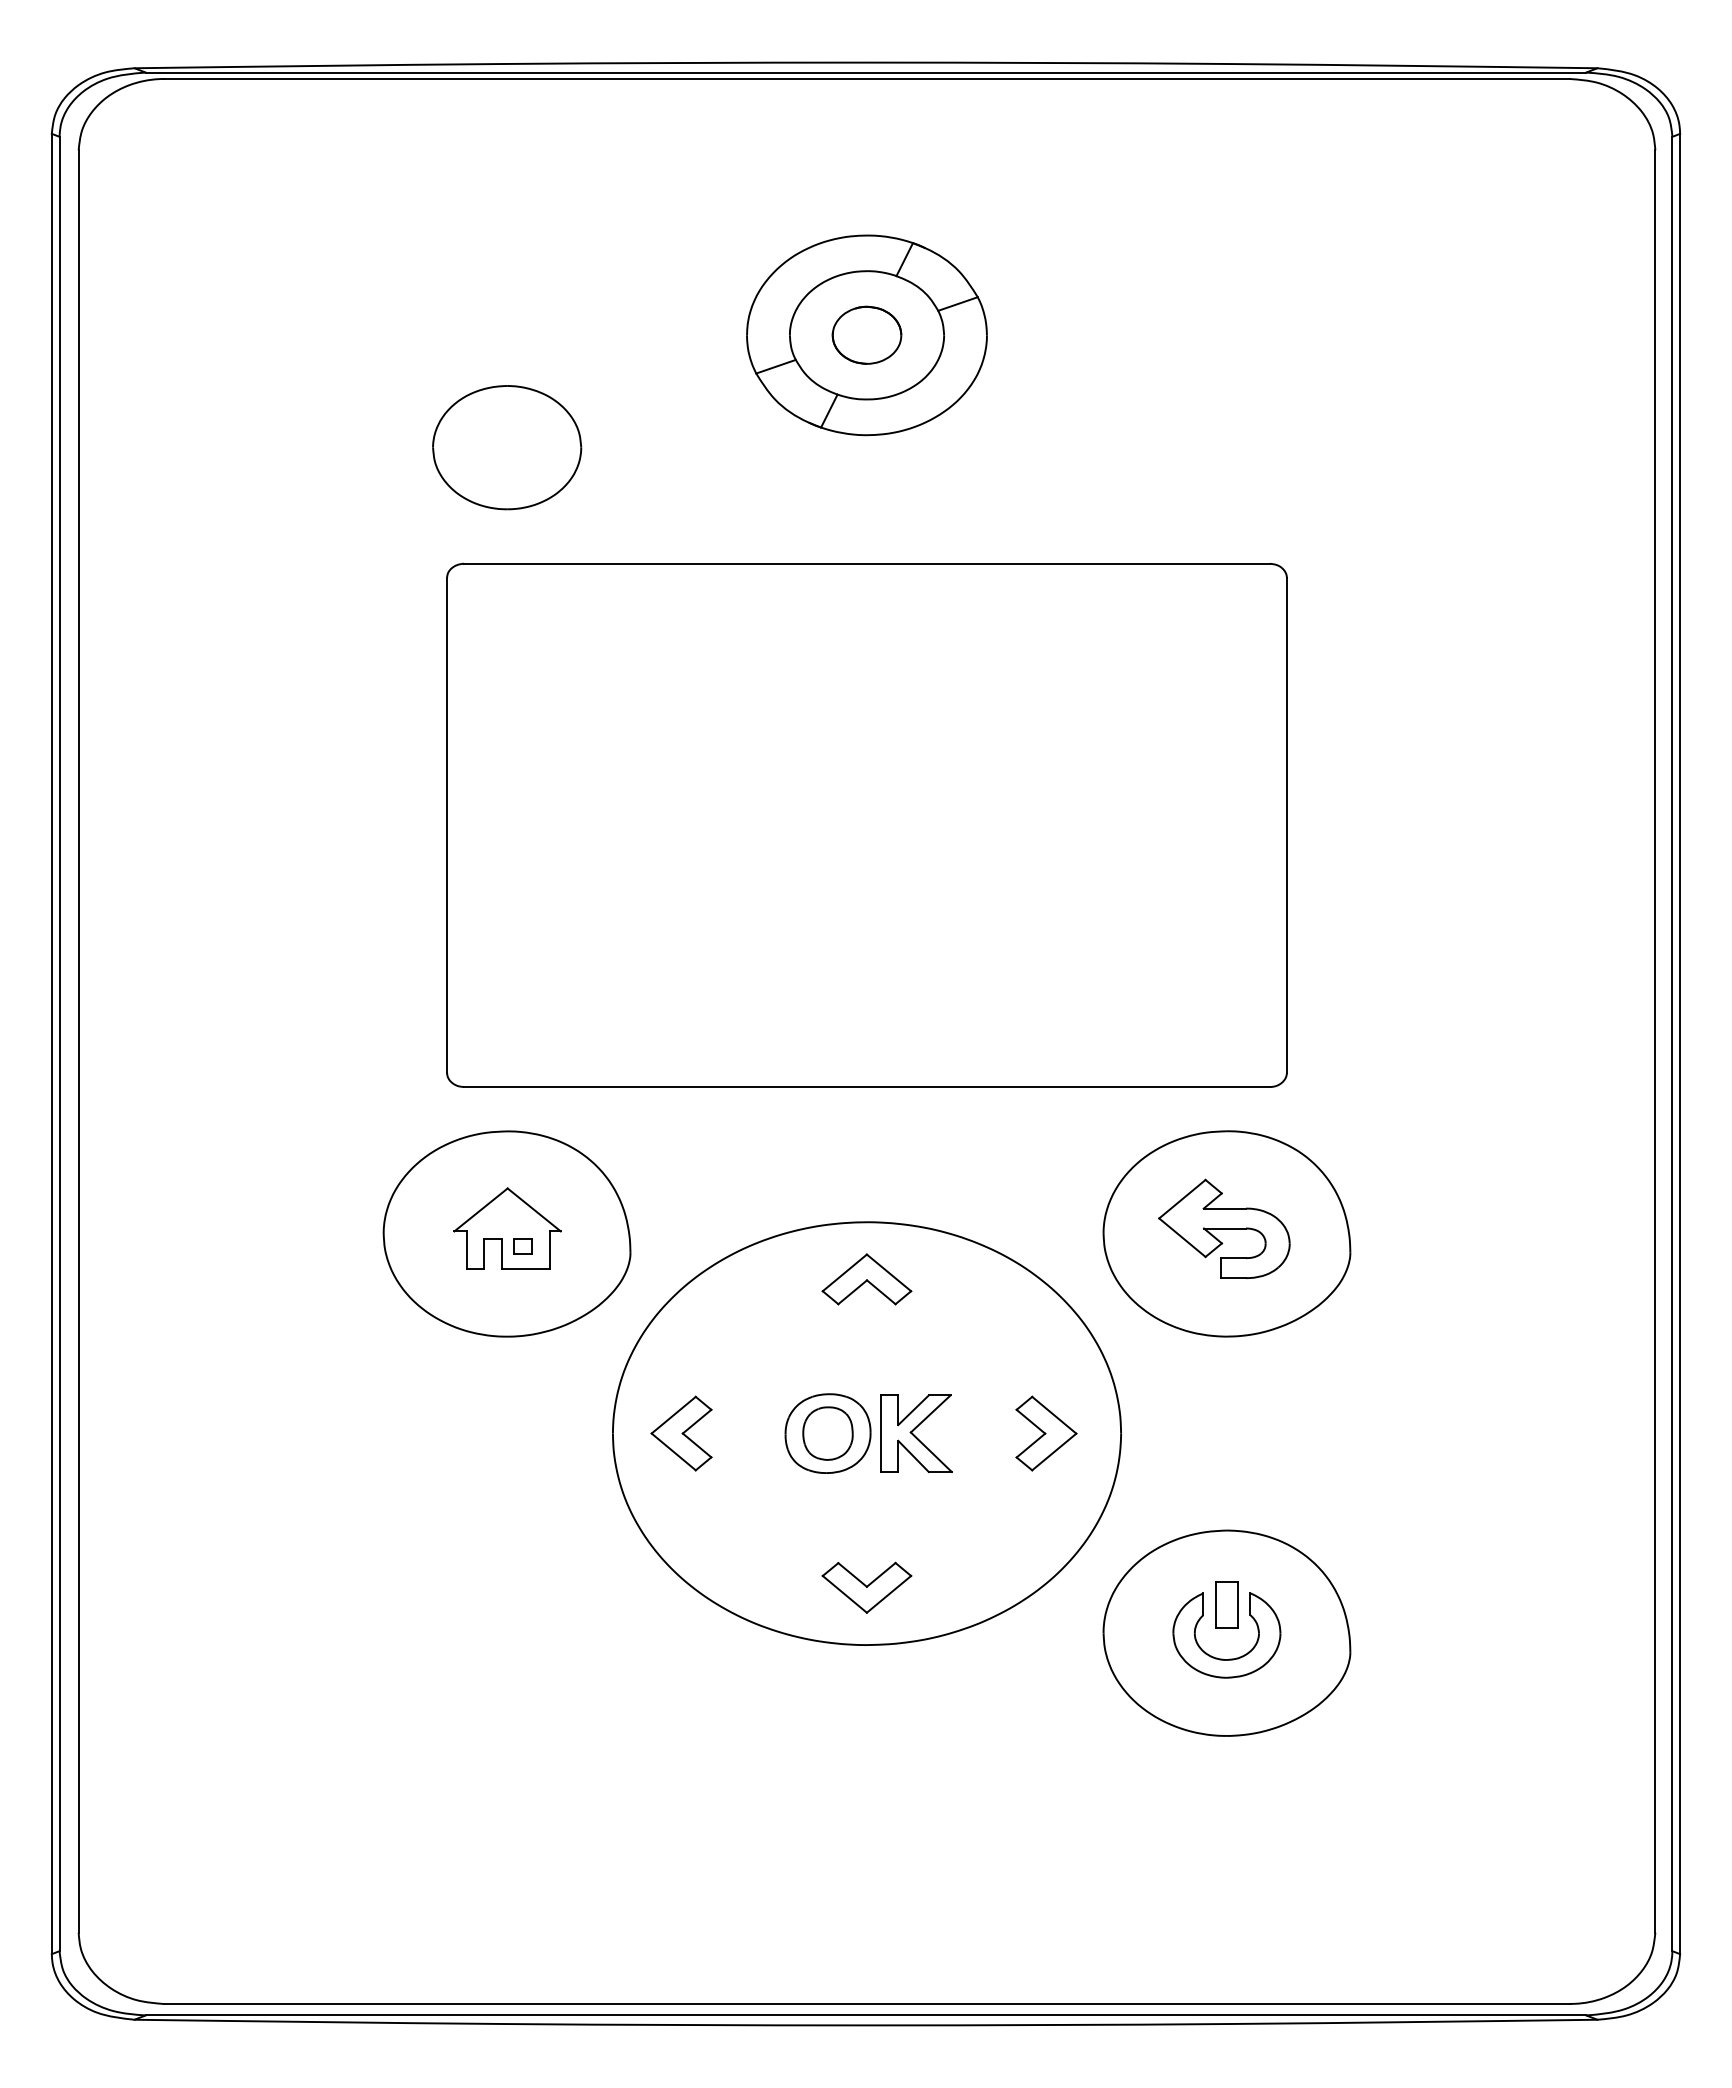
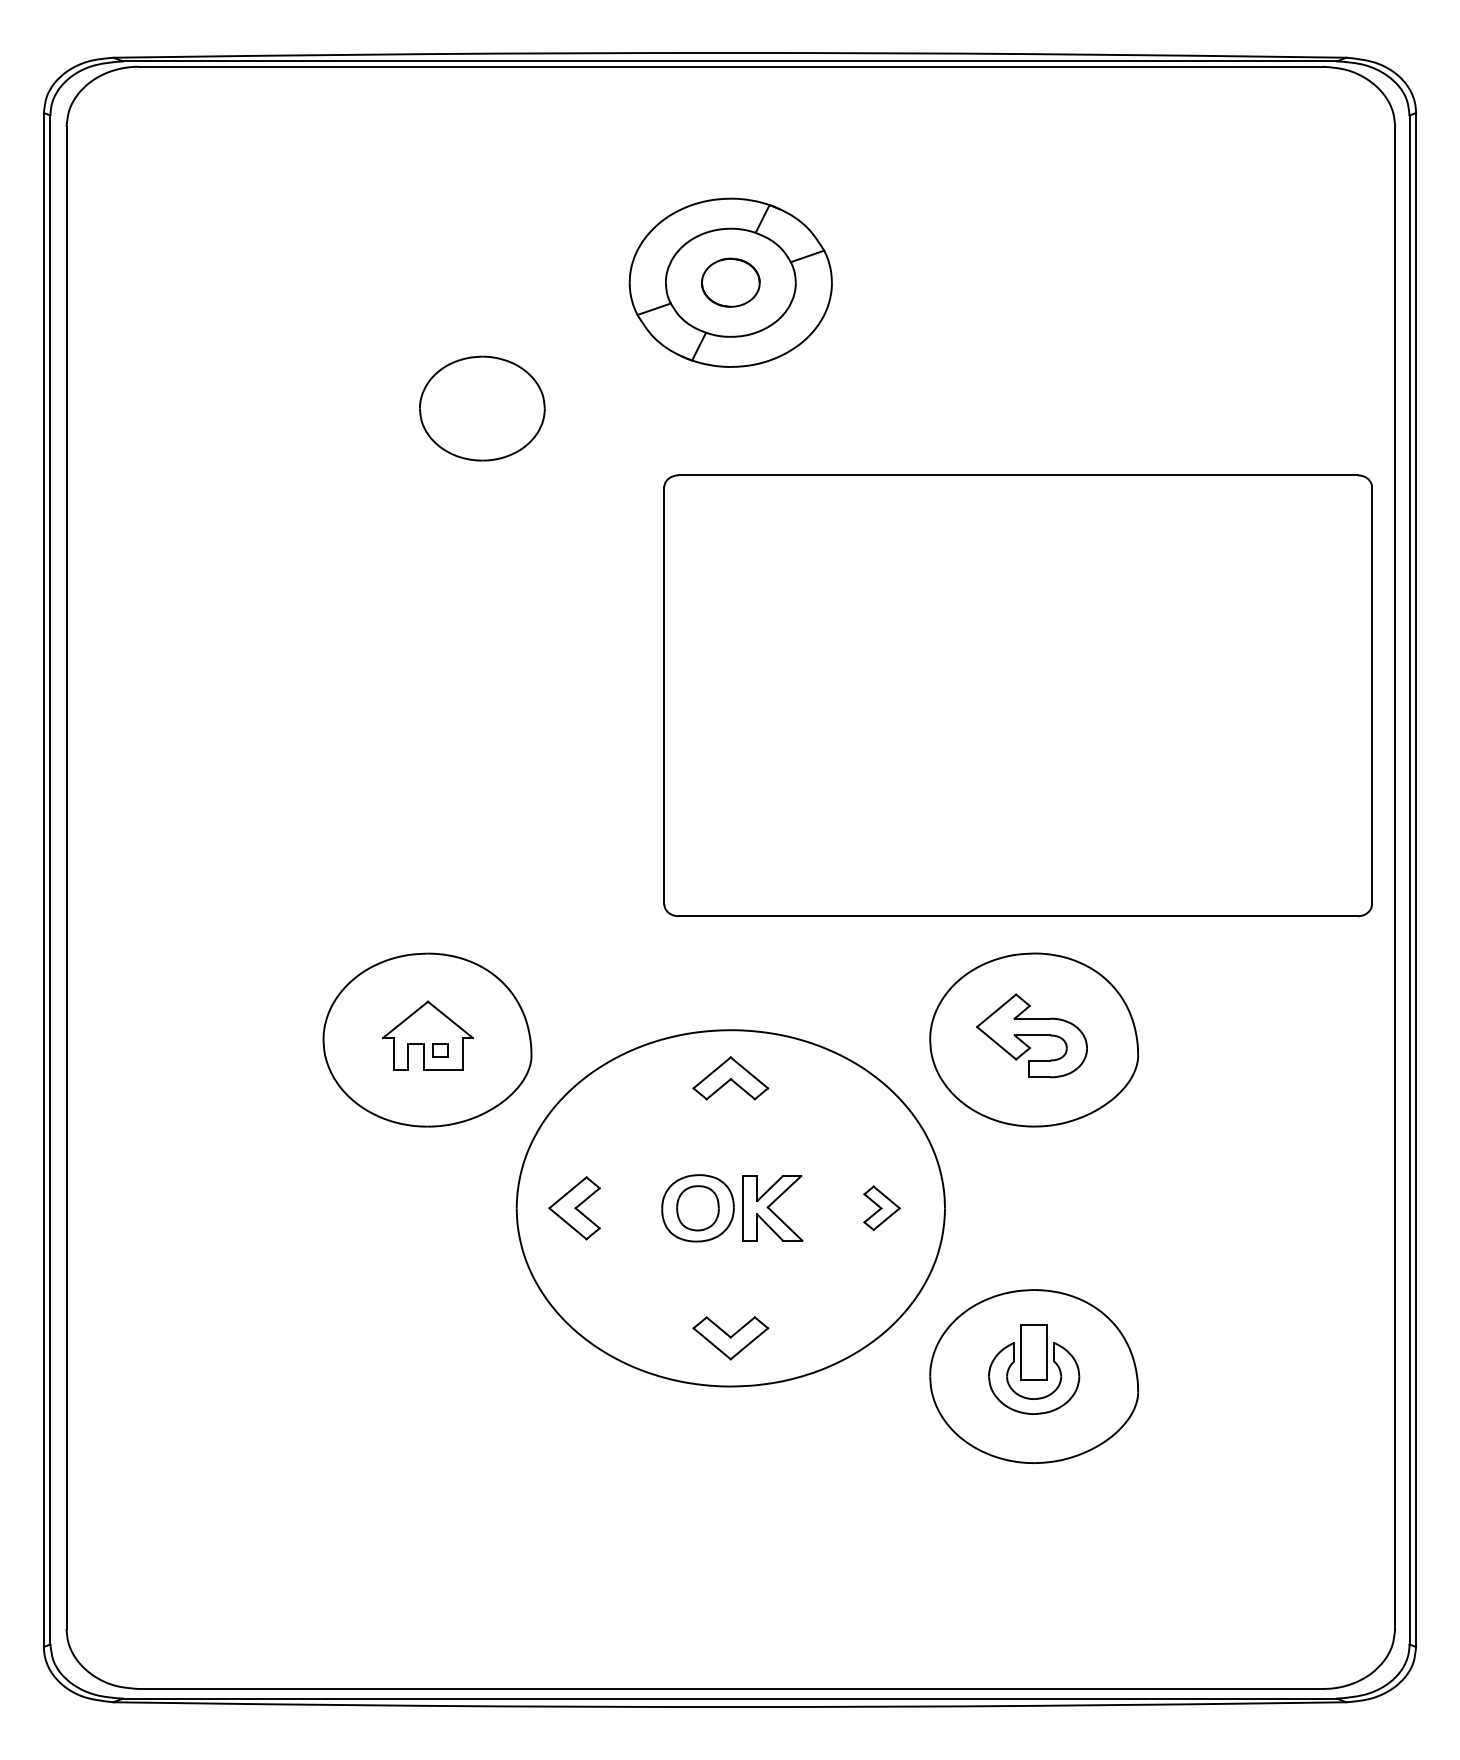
part: (507, 447) -> (482, 408), moved
part: (866, 824) -> (1017, 695), moved
part: (1046, 1433) -> (882, 1208), size x0.7
part: (1226, 1604) -> (1033, 1352), size x1.4

